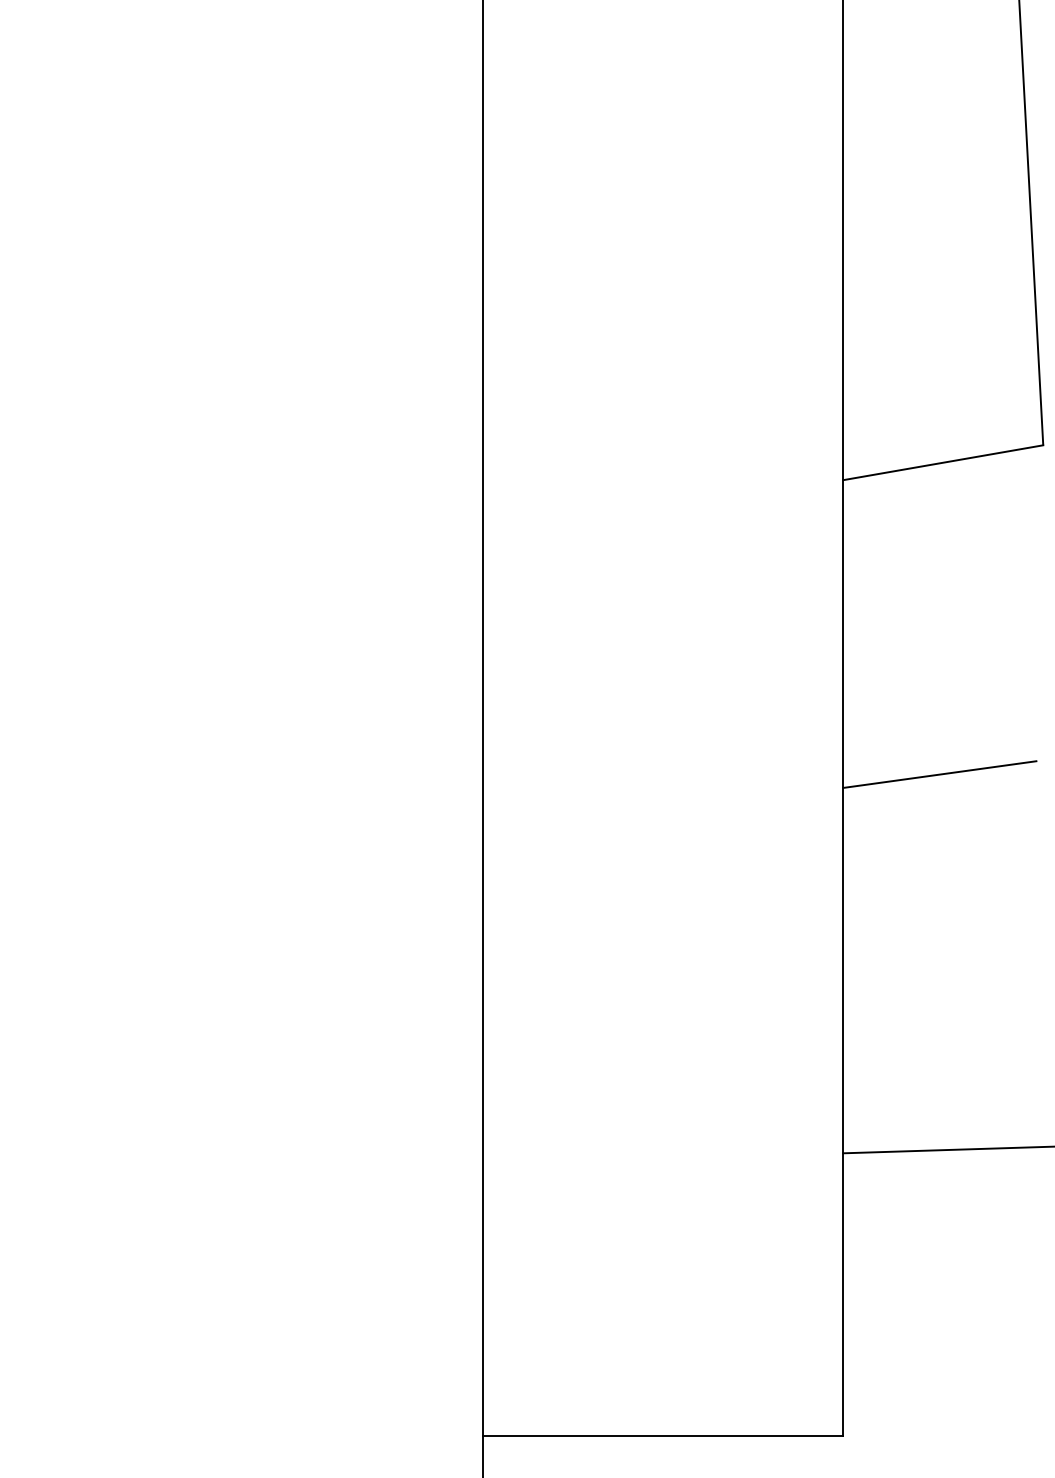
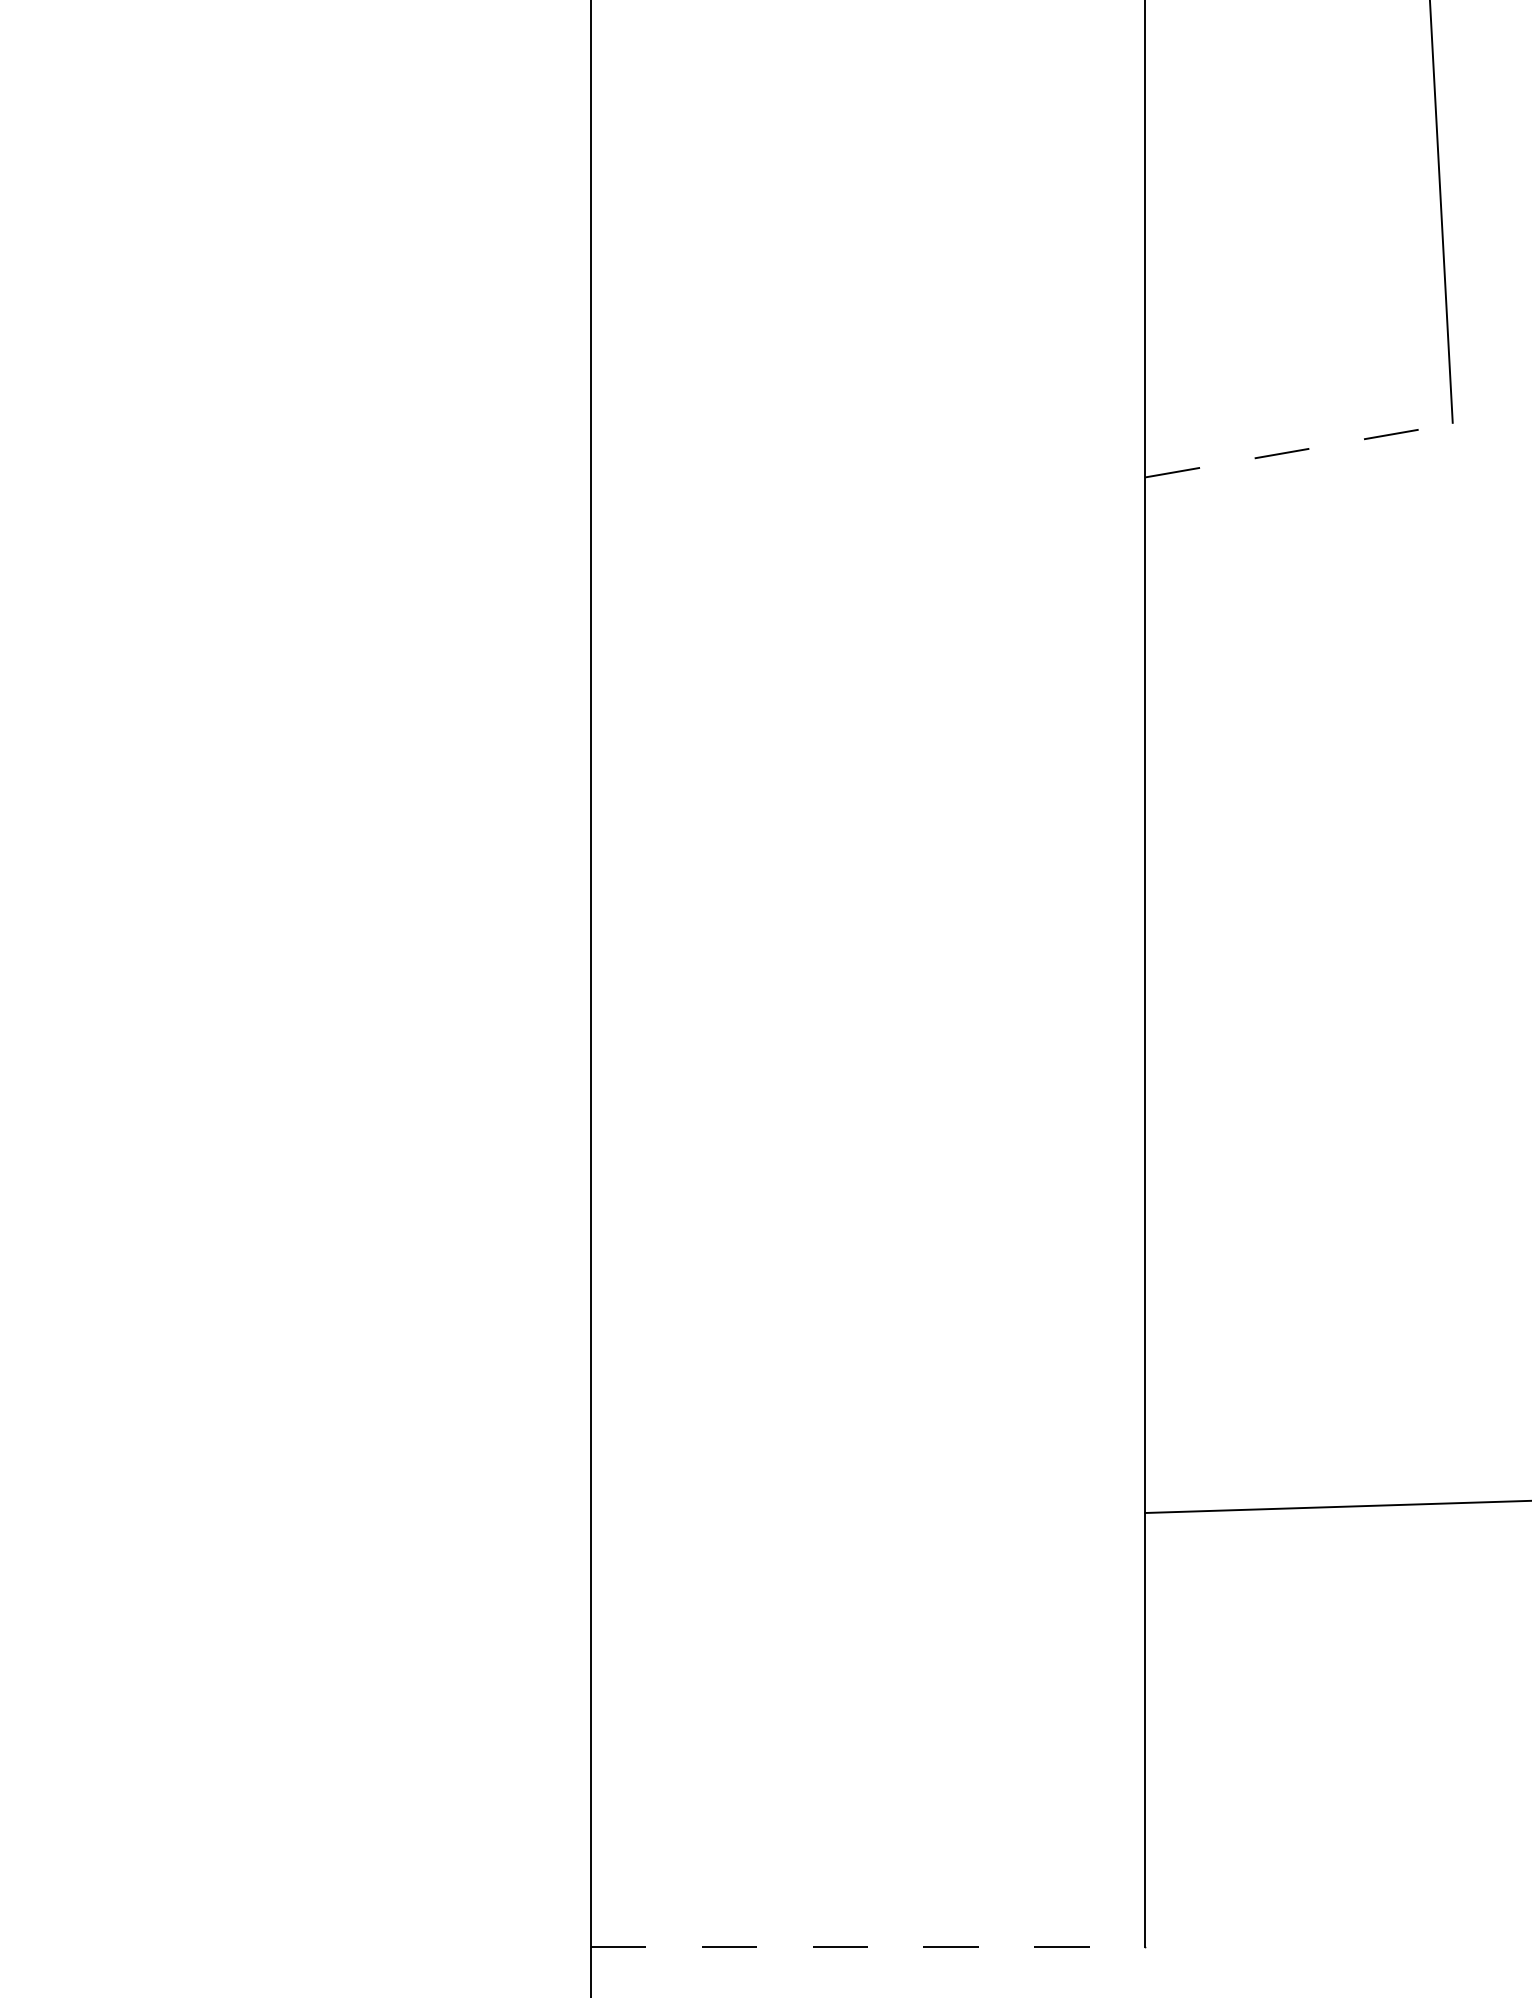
line: (943, 462) -> (1299, 450), solid -> dashed
line: (939, 774) -> (1293, 930), removed
line: (663, 1435) -> (868, 1947), solid -> dashed

